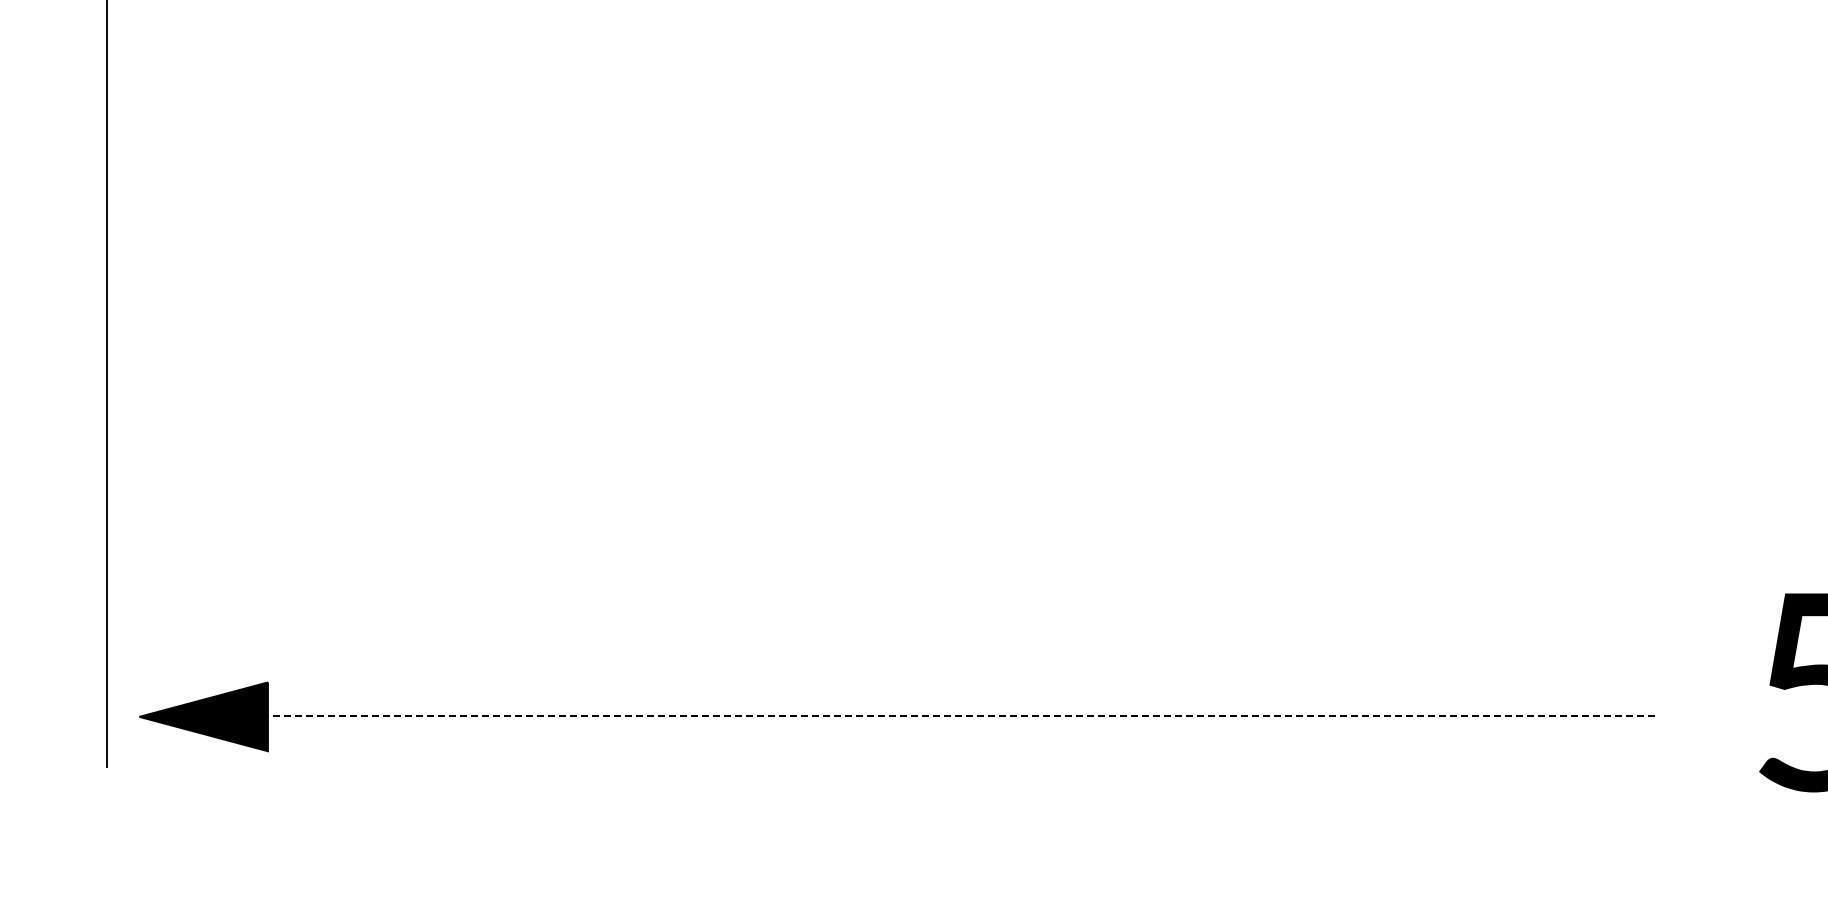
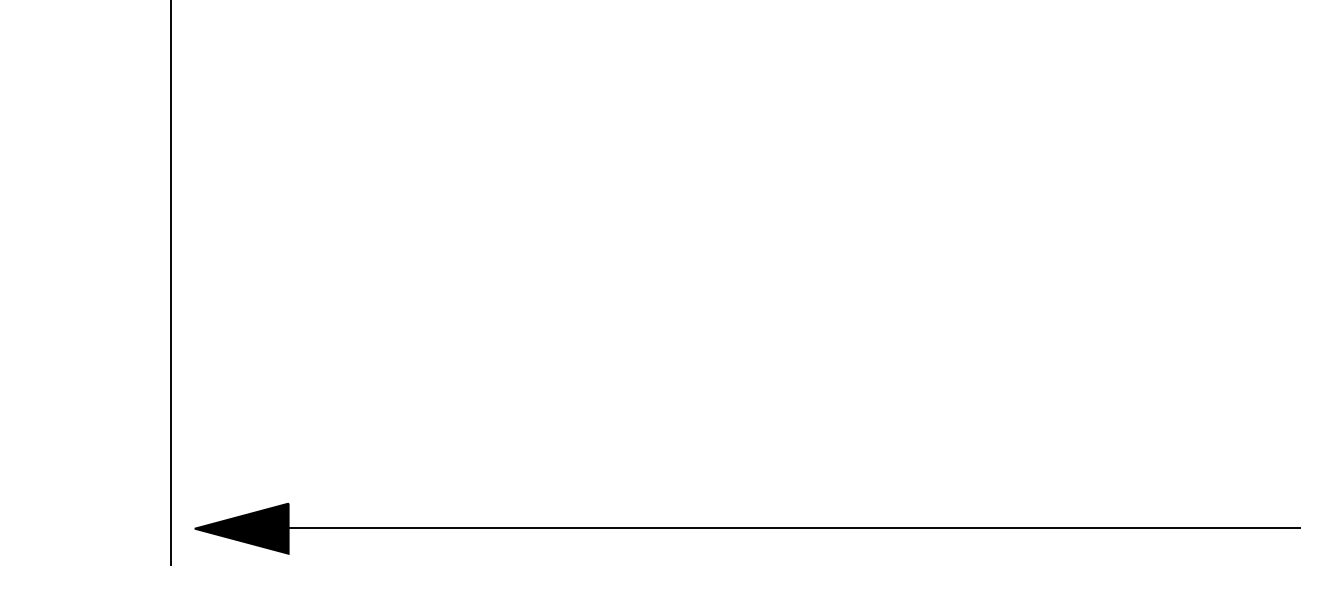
line: (949, 716) -> (786, 528), dashed -> solid

